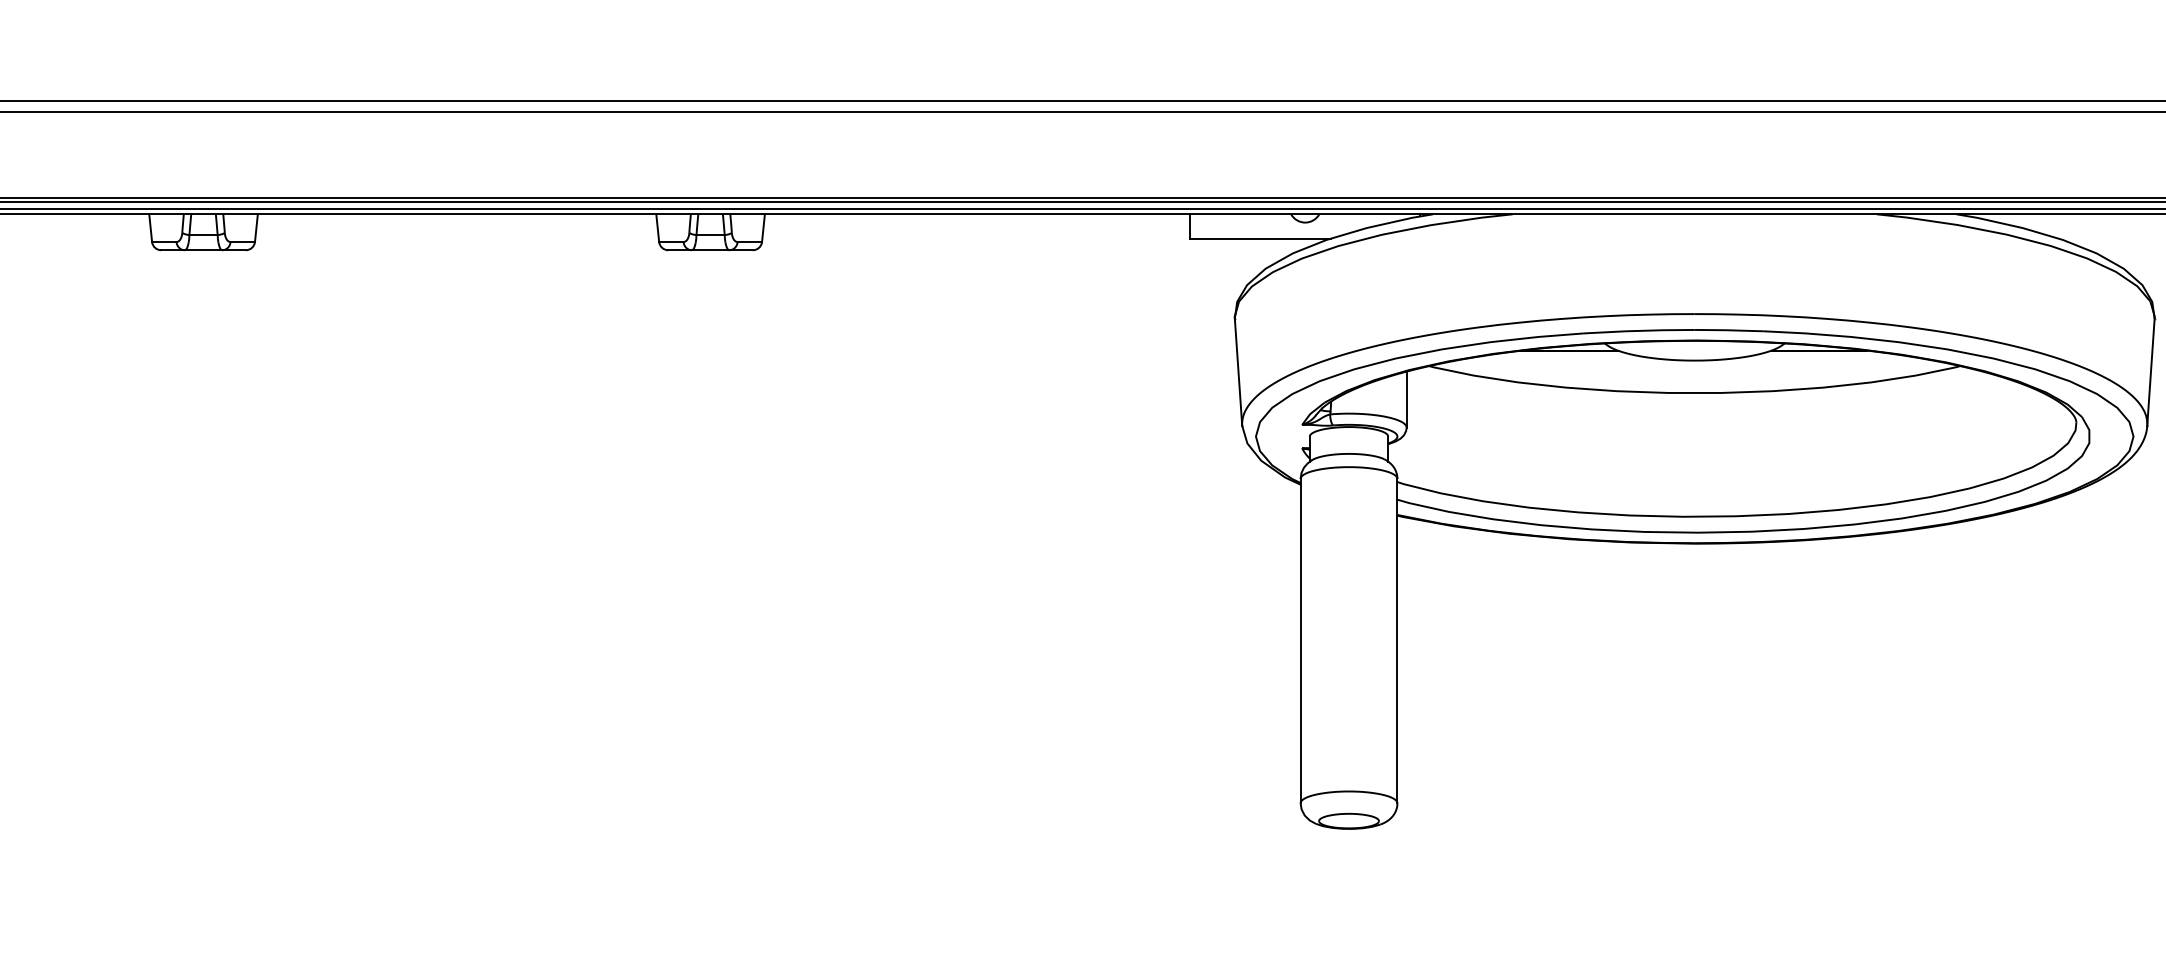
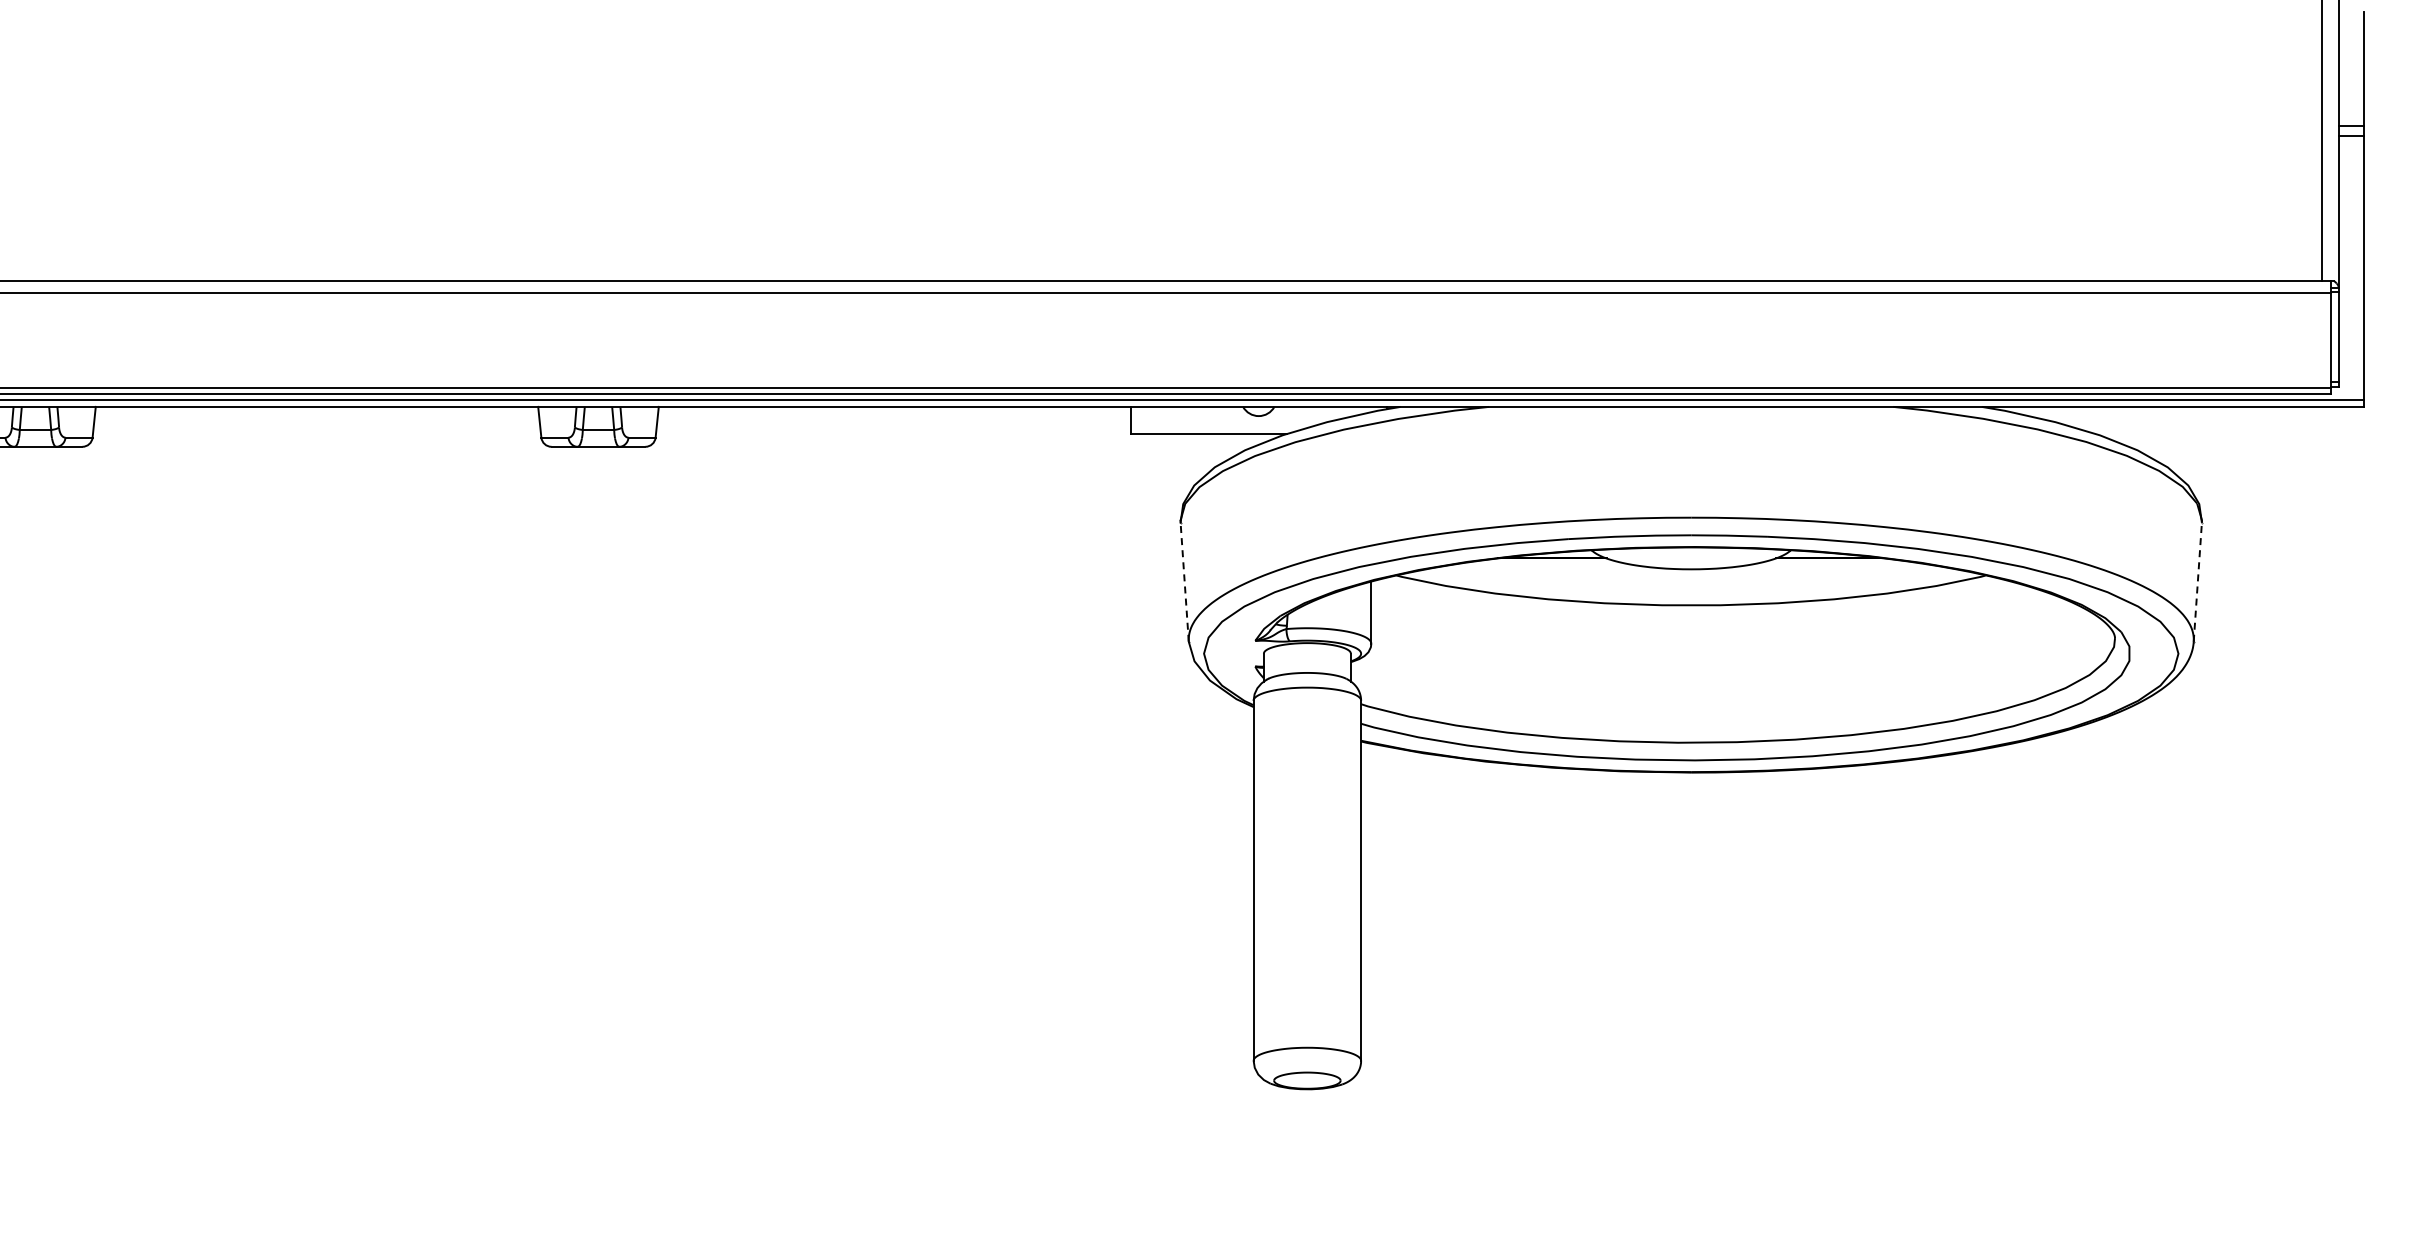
line: (1238, 372) -> (1184, 582), solid -> dashed
line: (2150, 372) -> (2197, 582), solid -> dashed

